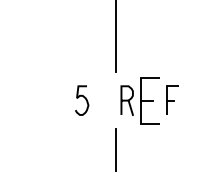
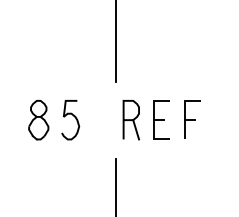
part: (58, 100) -> (38, 119), added
part: (149, 100) -> (161, 119), size x0.62

